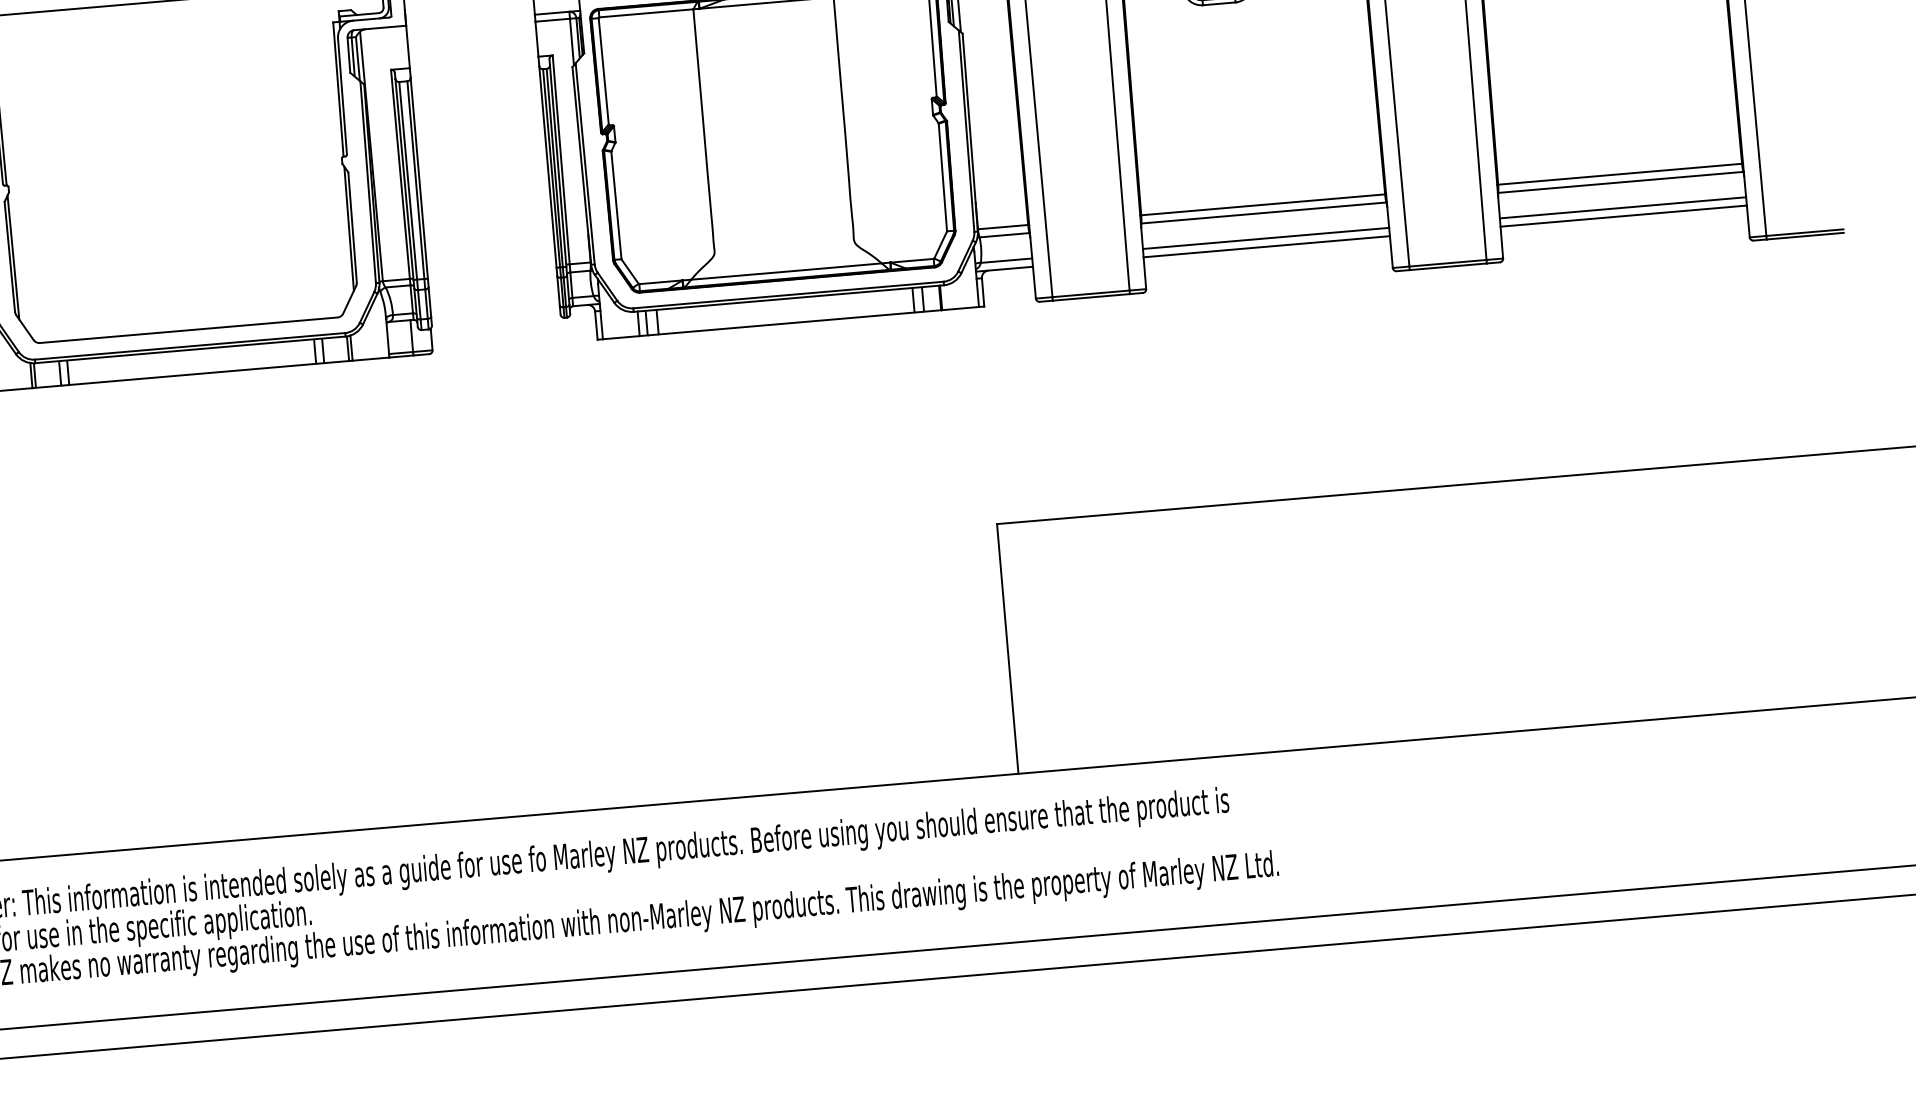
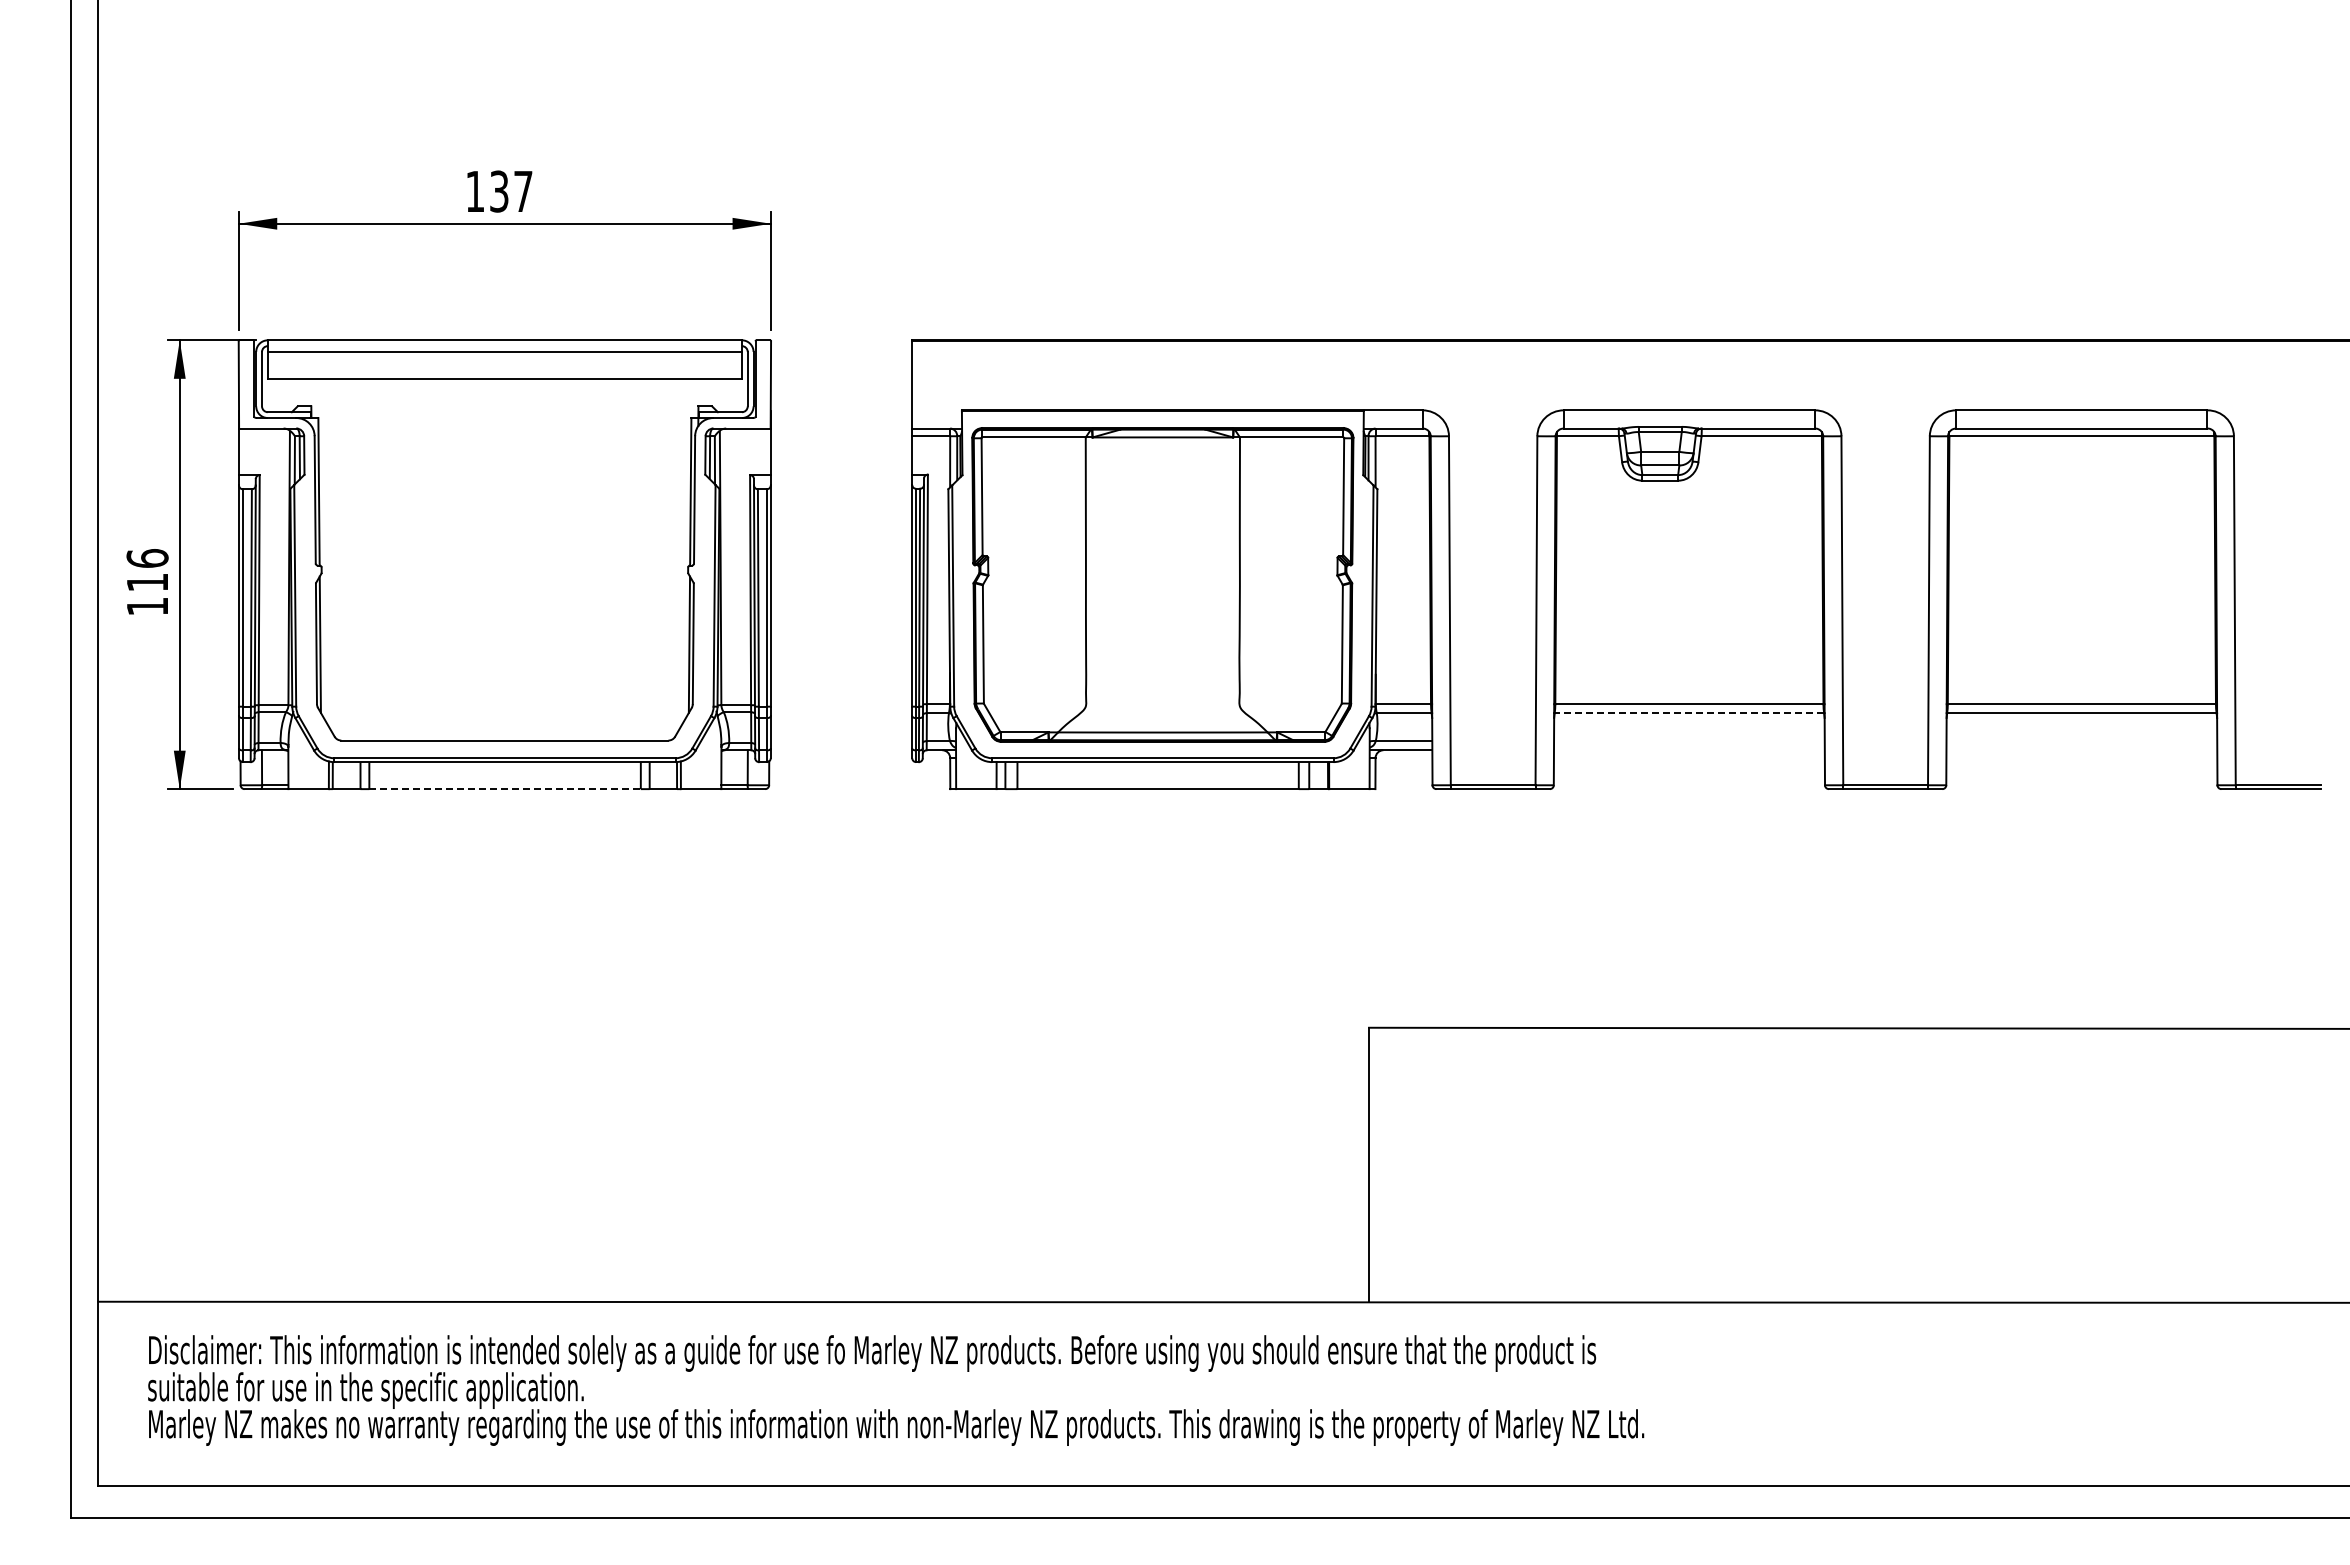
line: (1622, 208) -> (2081, 741), removed
line: (1263, 213) -> (1689, 713), solid -> dashed
line: (1623, 216) -> (2081, 750), removed
line: (1266, 238) -> (1689, 741), removed
line: (1265, 247) -> (1688, 750), removed
line: (193, 374) -> (505, 789), solid -> dashed

